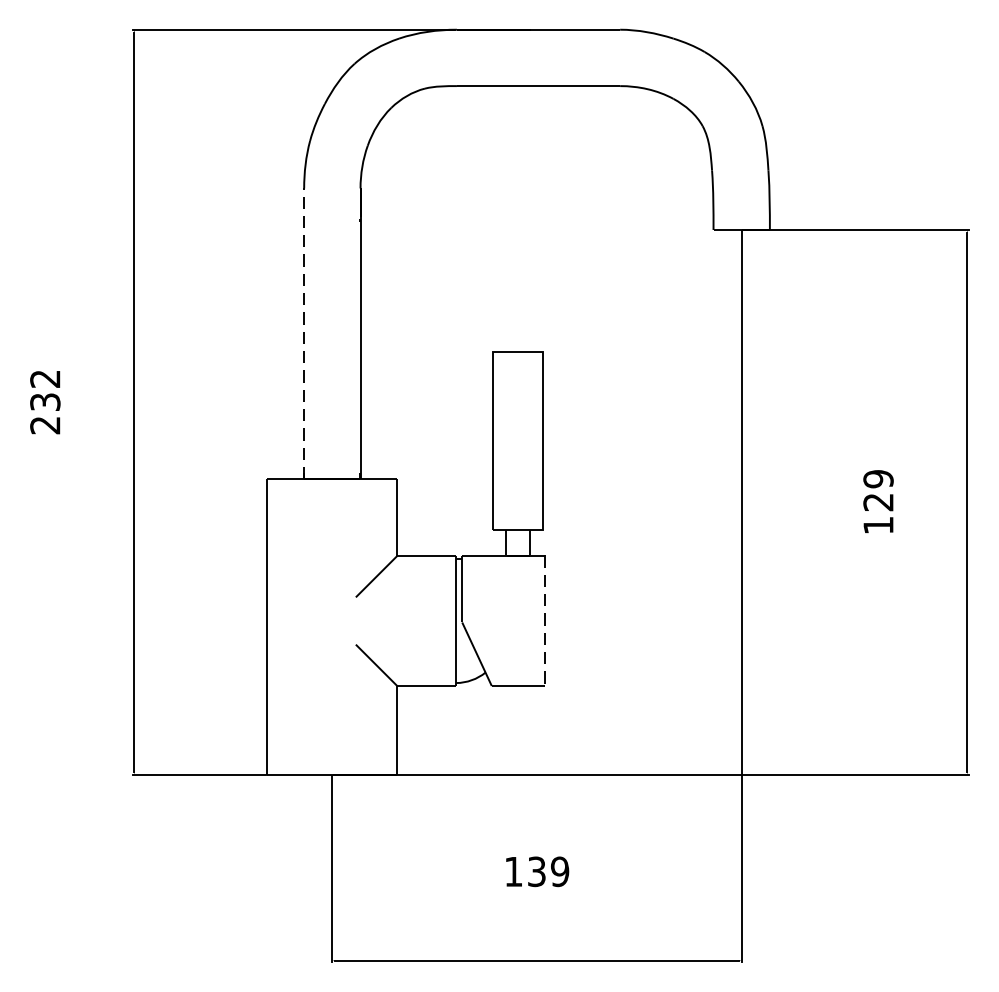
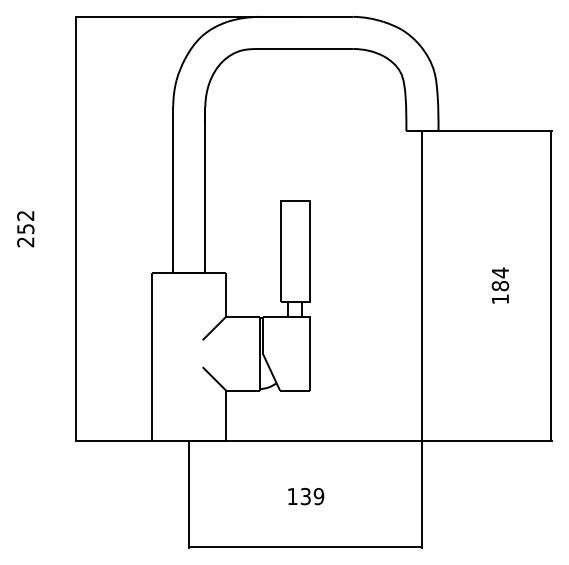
line: (304, 334) -> (173, 190), dashed -> solid
text: (44, 401) -> (25, 228), 232 -> 252
text: (878, 490) -> (500, 279), 129 -> 184
line: (545, 622) -> (310, 354), dashed -> solid

